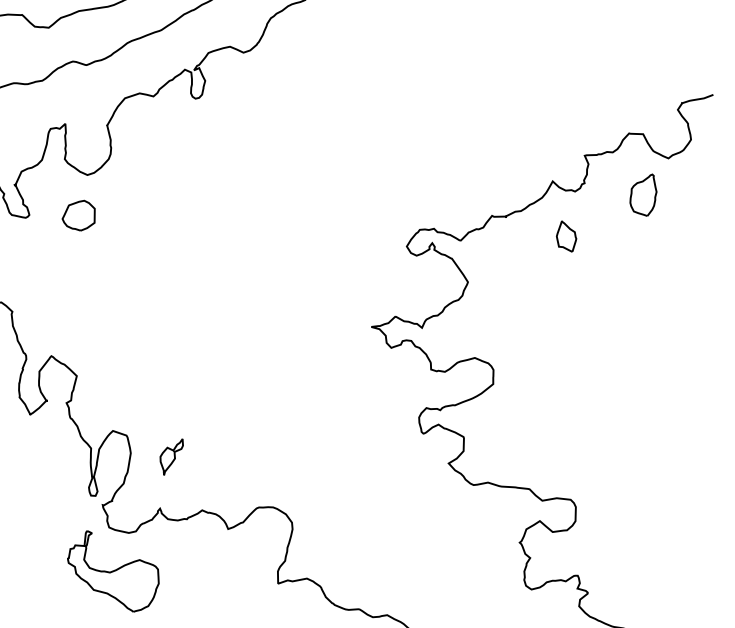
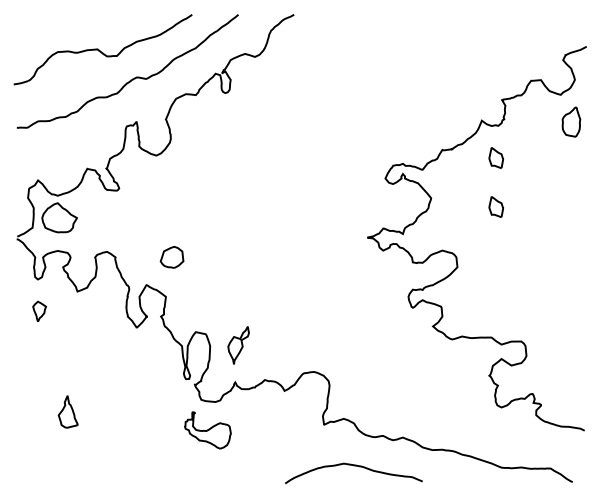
part: (643, 193) -> (571, 121), moved
part: (78, 213) -> (171, 256), moved
part: (557, 304) -> (495, 206), added
part: (171, 455) -> (238, 344), size x1.4
part: (112, 571) -> (207, 430), size x0.7

